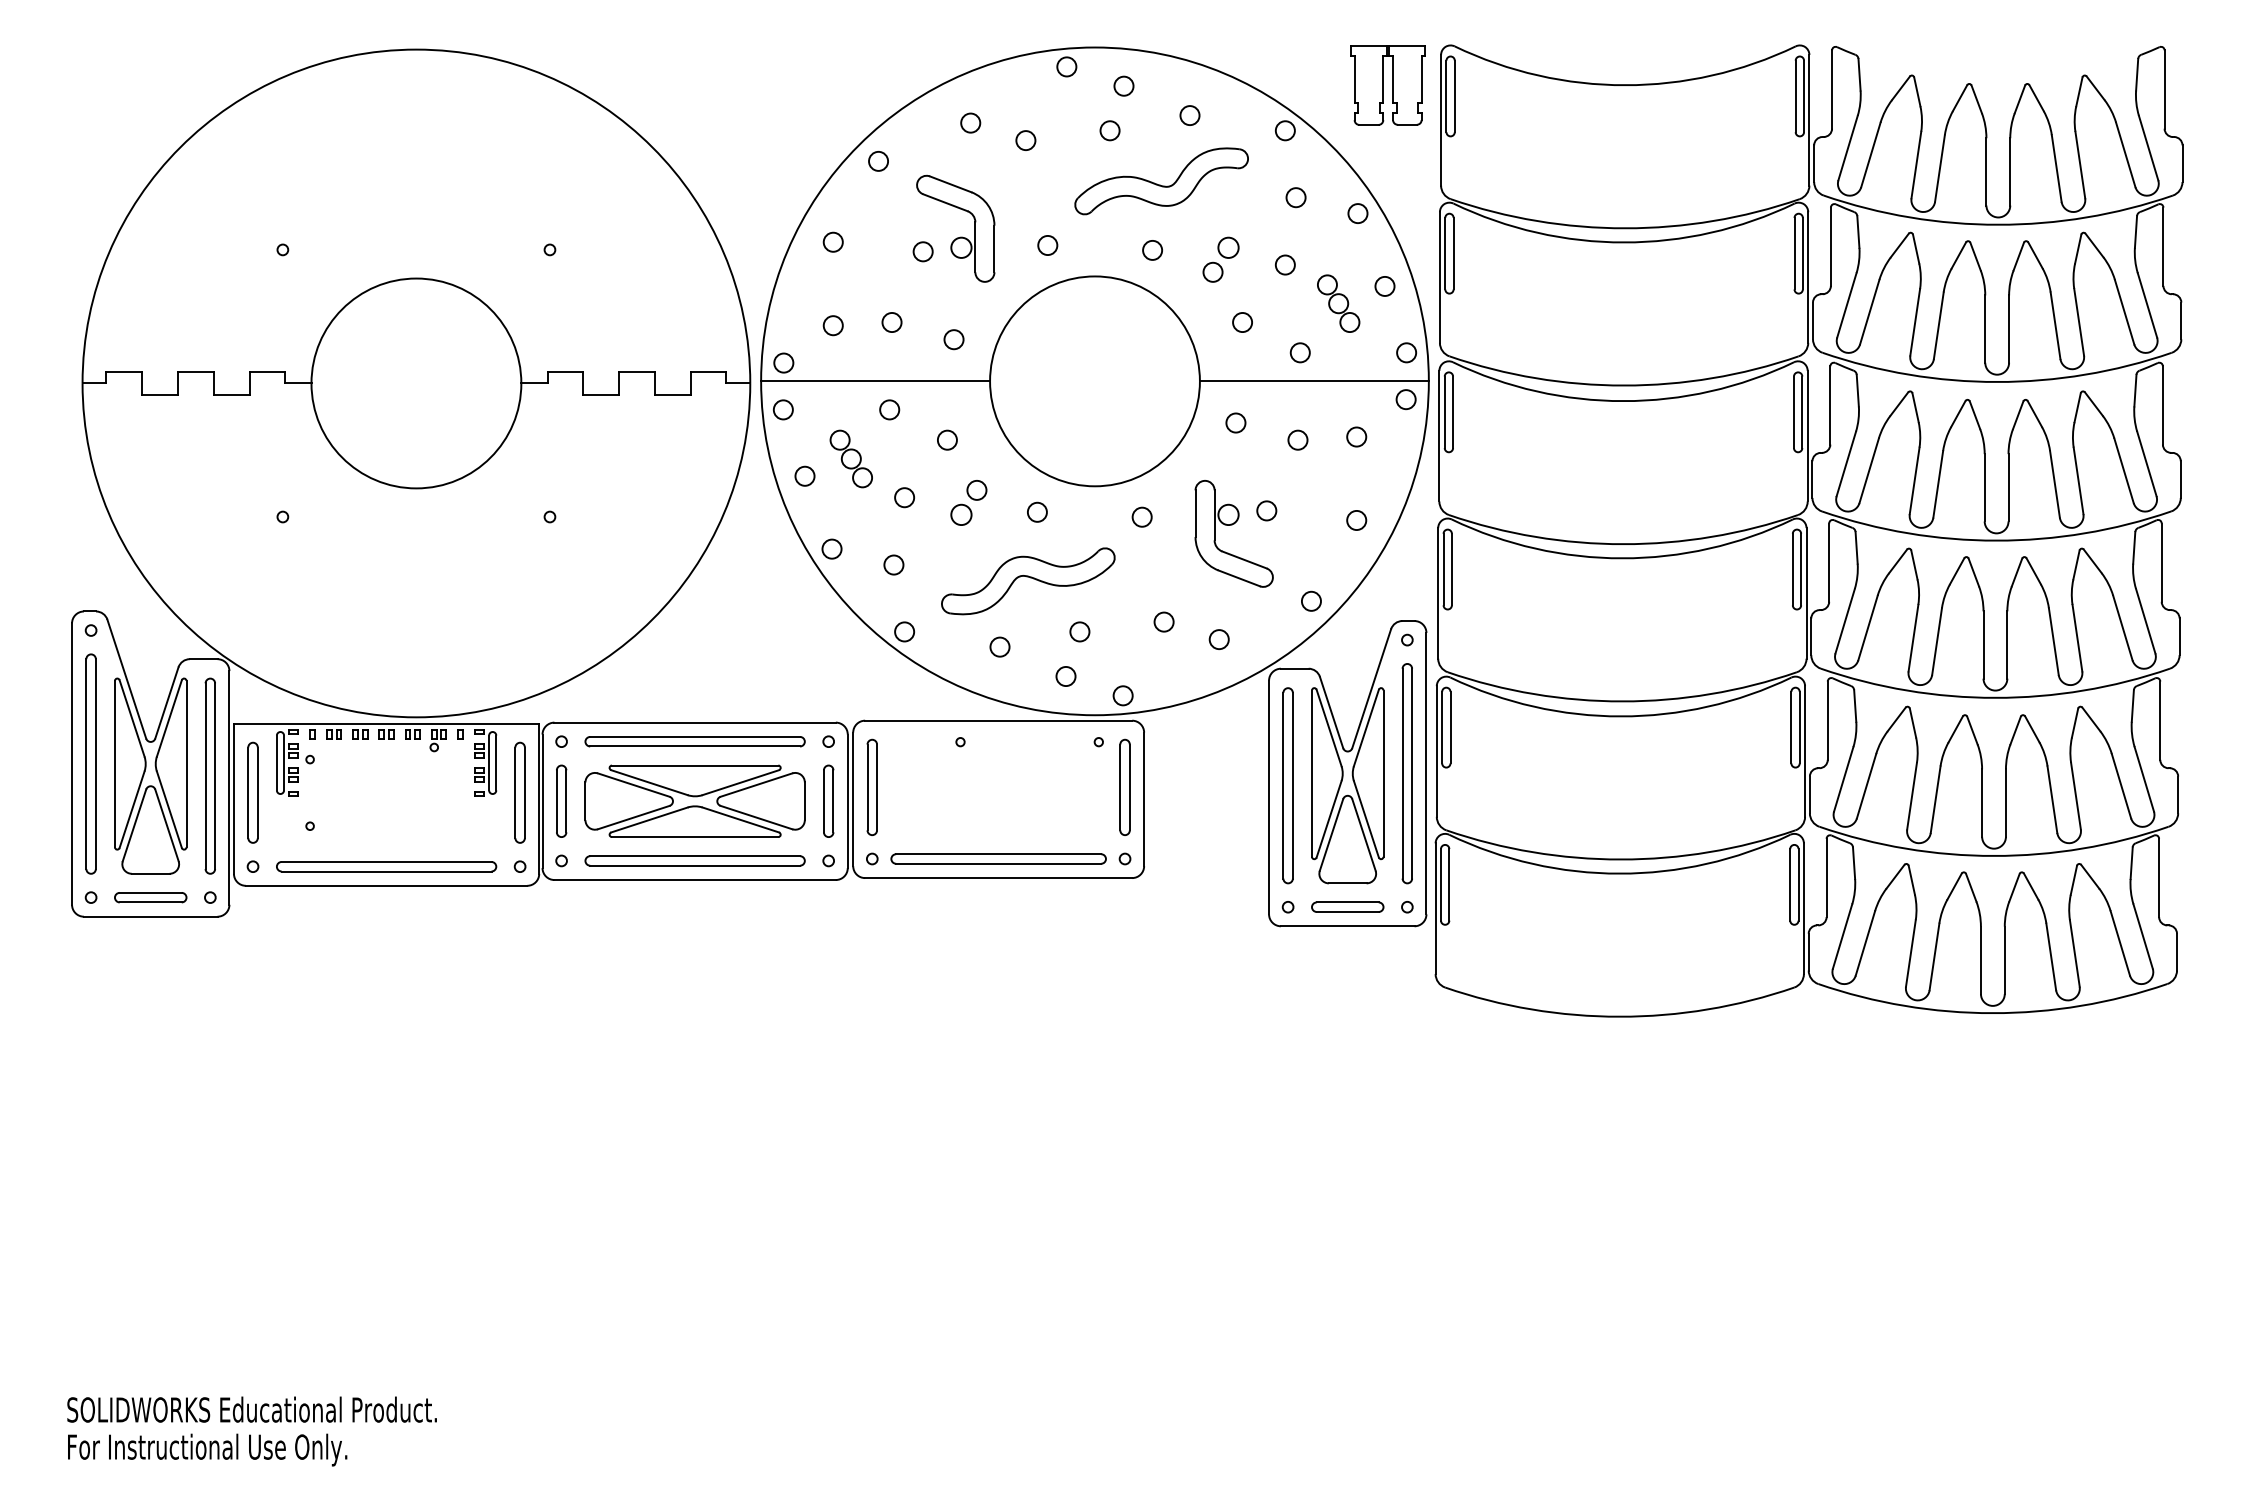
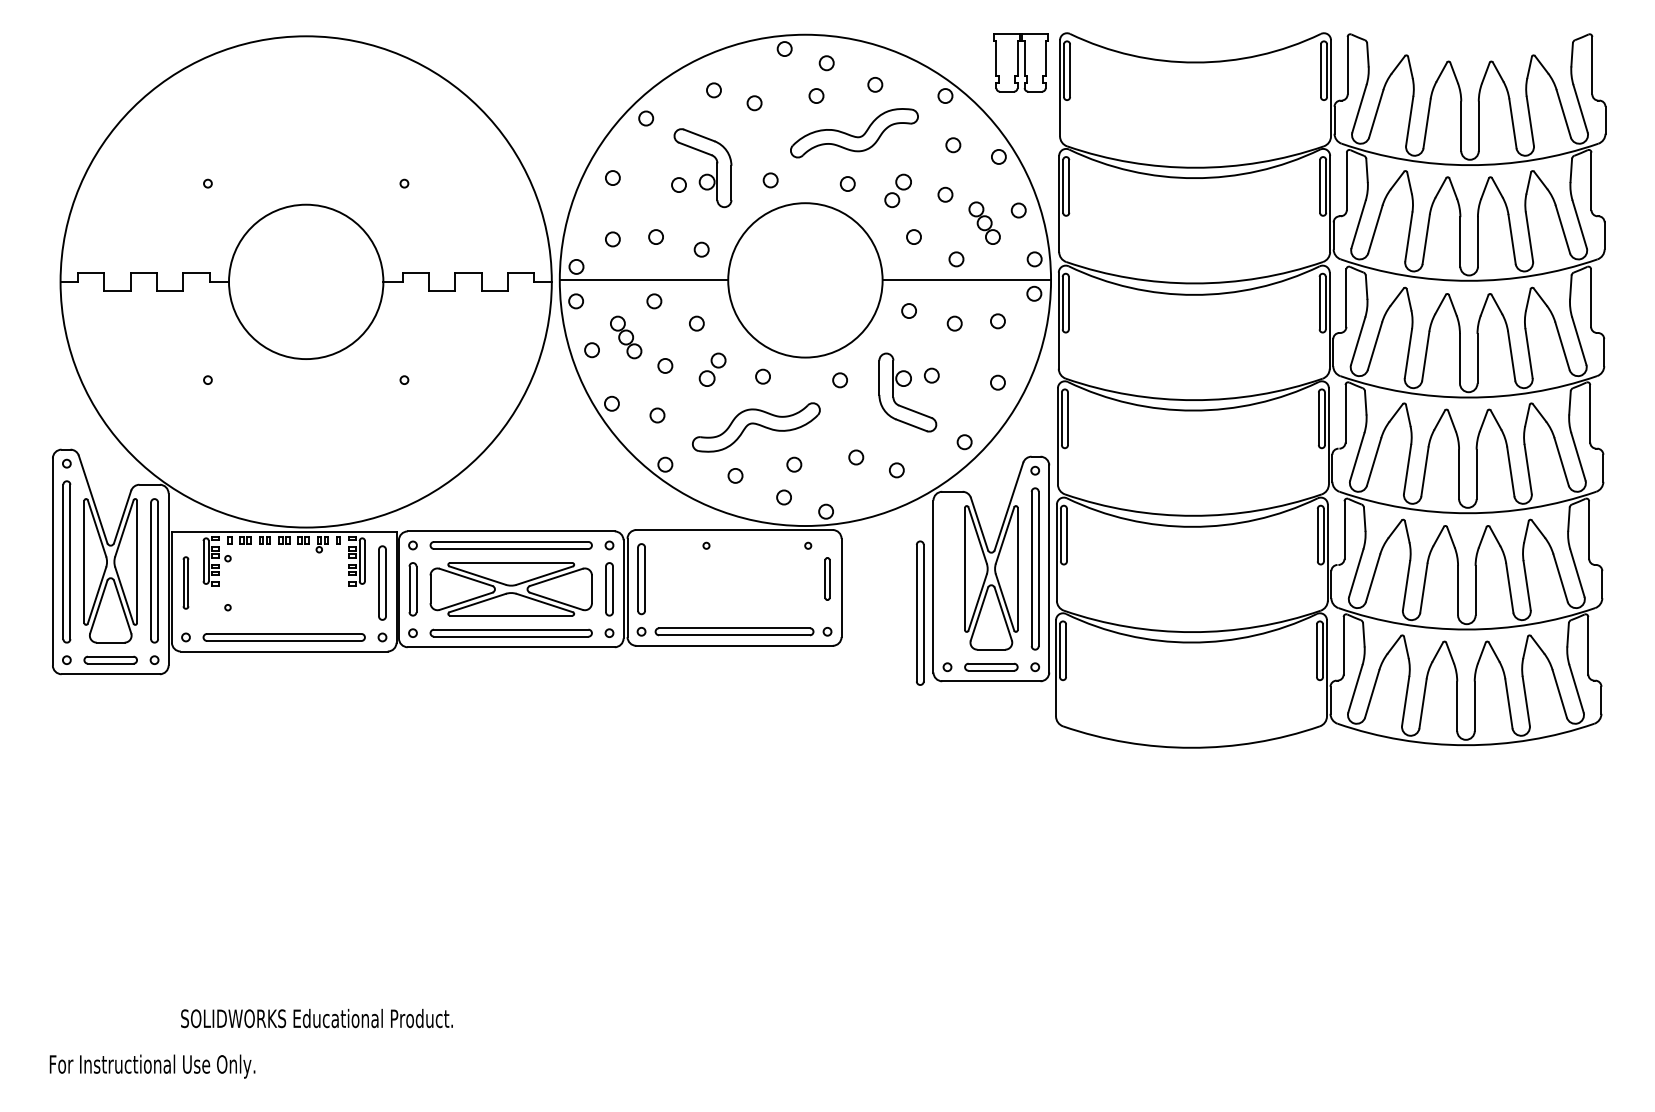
part: (1287, 785) -> (919, 613), moved
part: (1124, 786) -> (827, 578), size x0.6
part: (252, 792) -> (185, 582), size x0.7
text: (251, 1409) -> (316, 1018), moved

